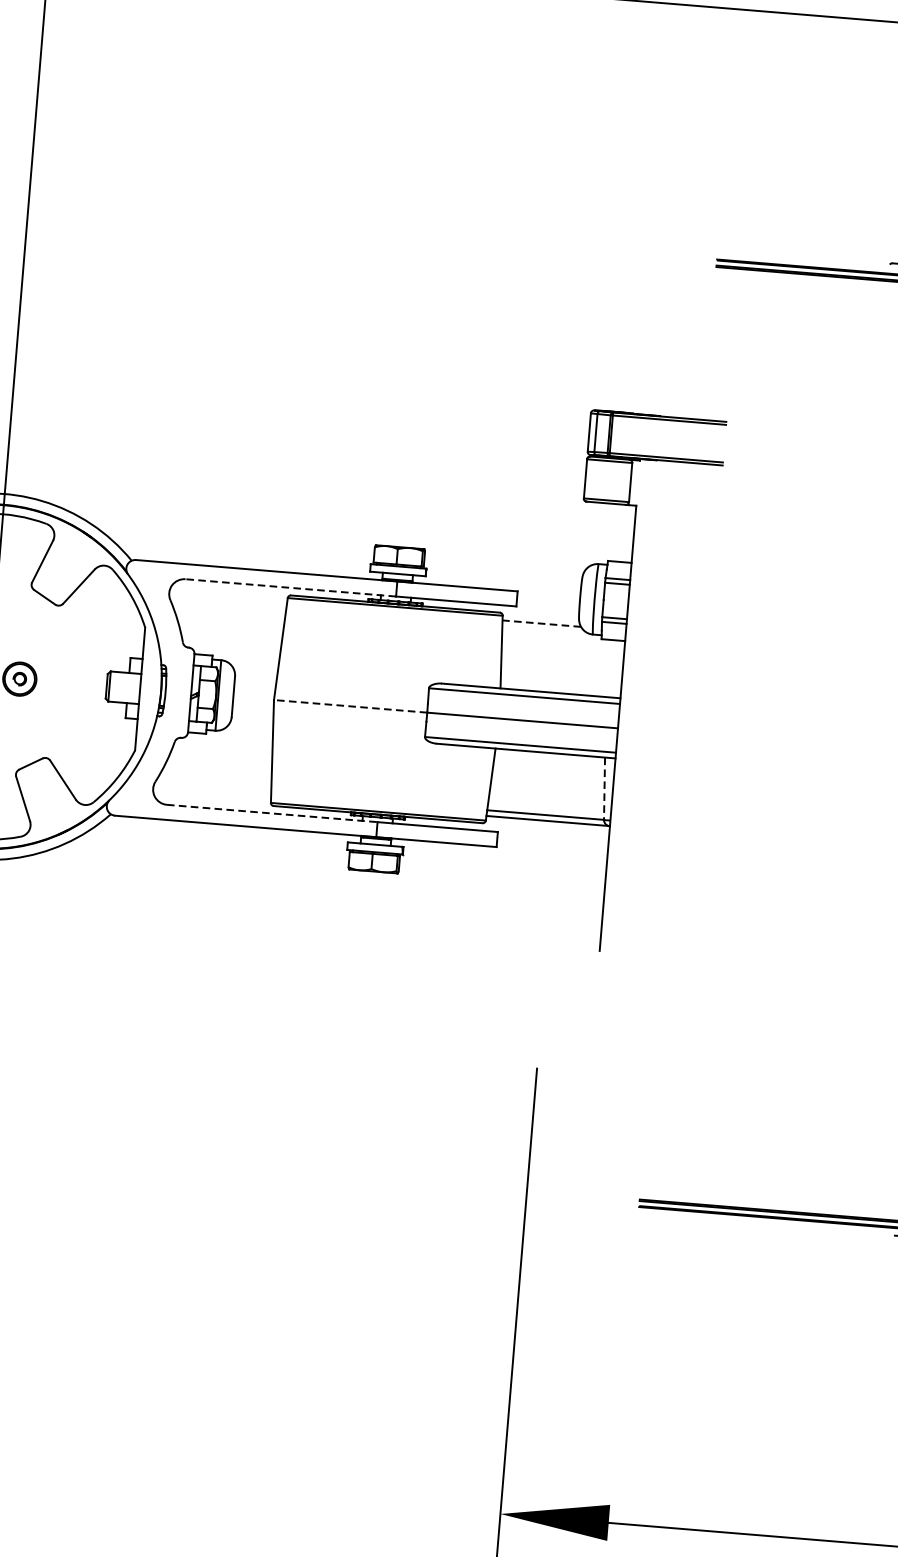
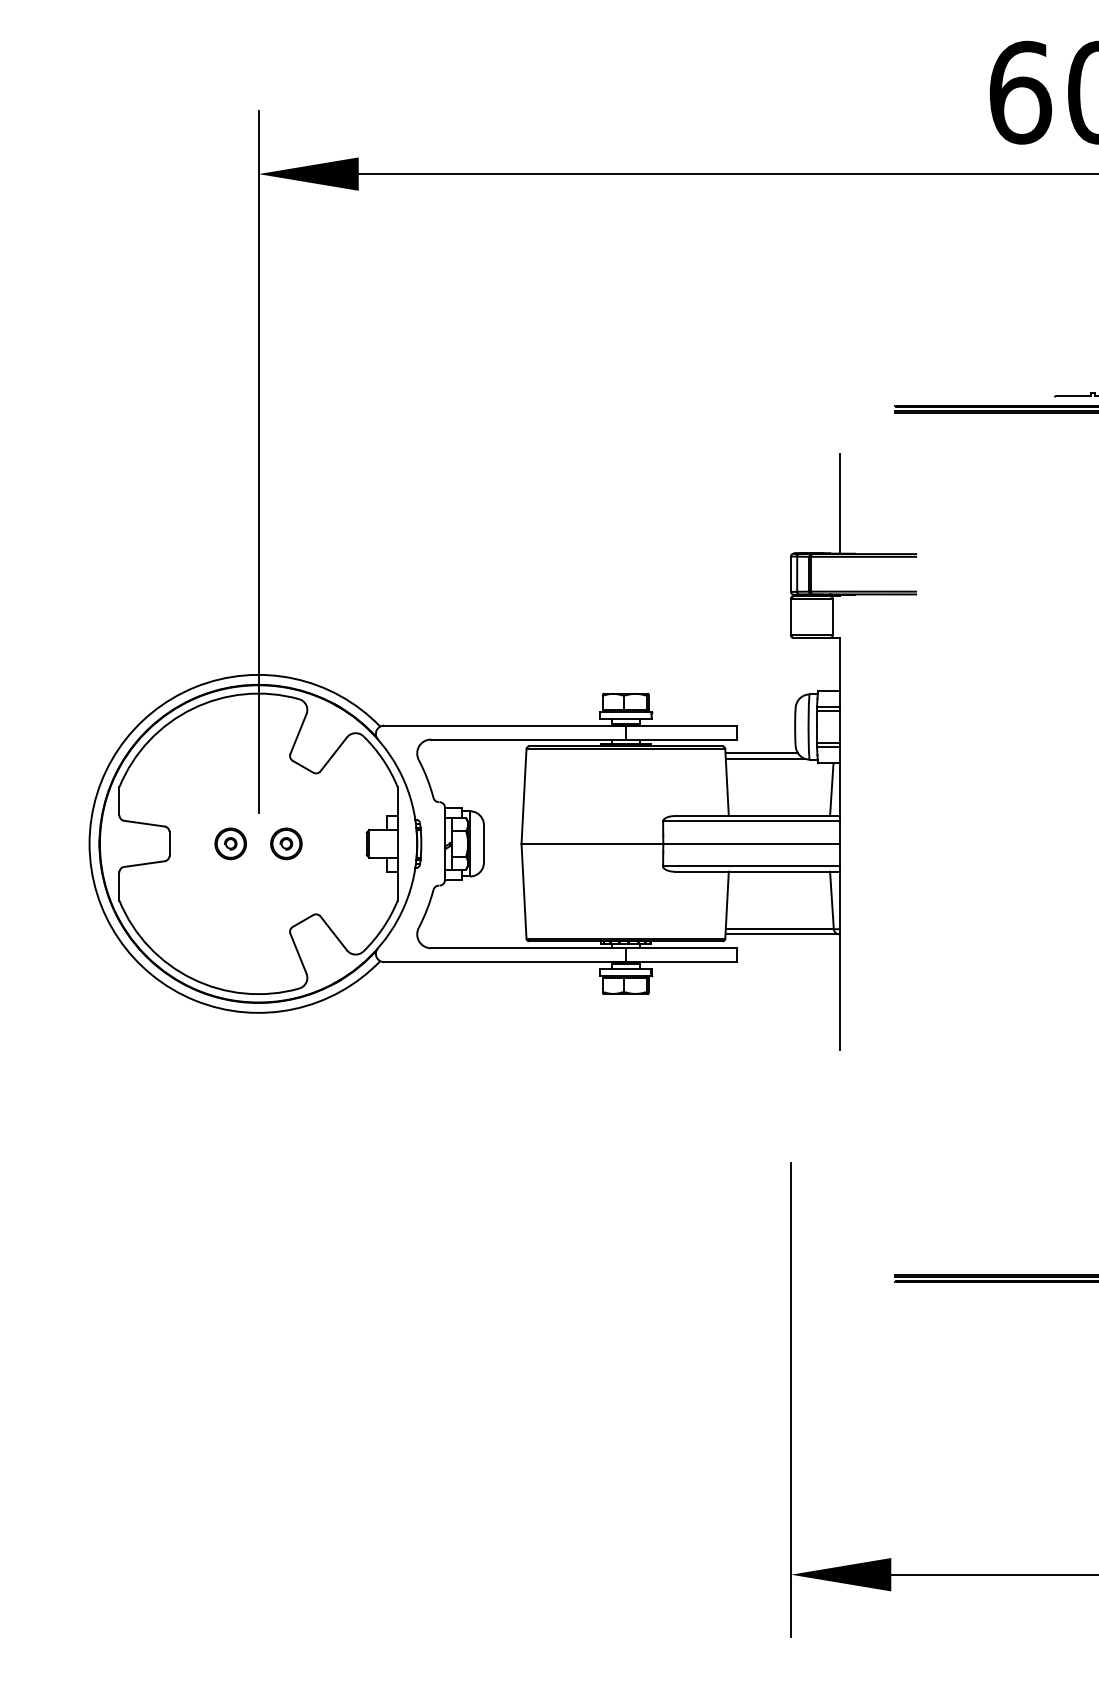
line: (647, 360) -> (839, 503), added
line: (290, 587) -> (528, 739), dashed -> solid
line: (541, 623) -> (761, 753), dashed -> solid
line: (544, 629) -> (764, 758), added
line: (613, 668) -> (831, 789), added
line: (350, 705) -> (592, 843), dashed -> solid
line: (604, 788) -> (831, 900), dashed -> solid
line: (273, 813) -> (529, 948), dashed -> solid

